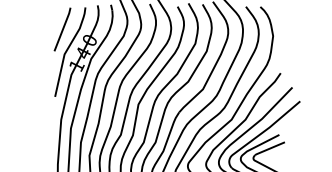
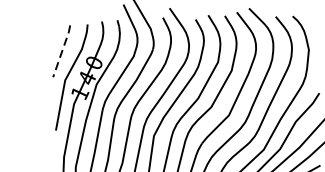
line: (63, 28) -> (62, 50), solid -> dashed

